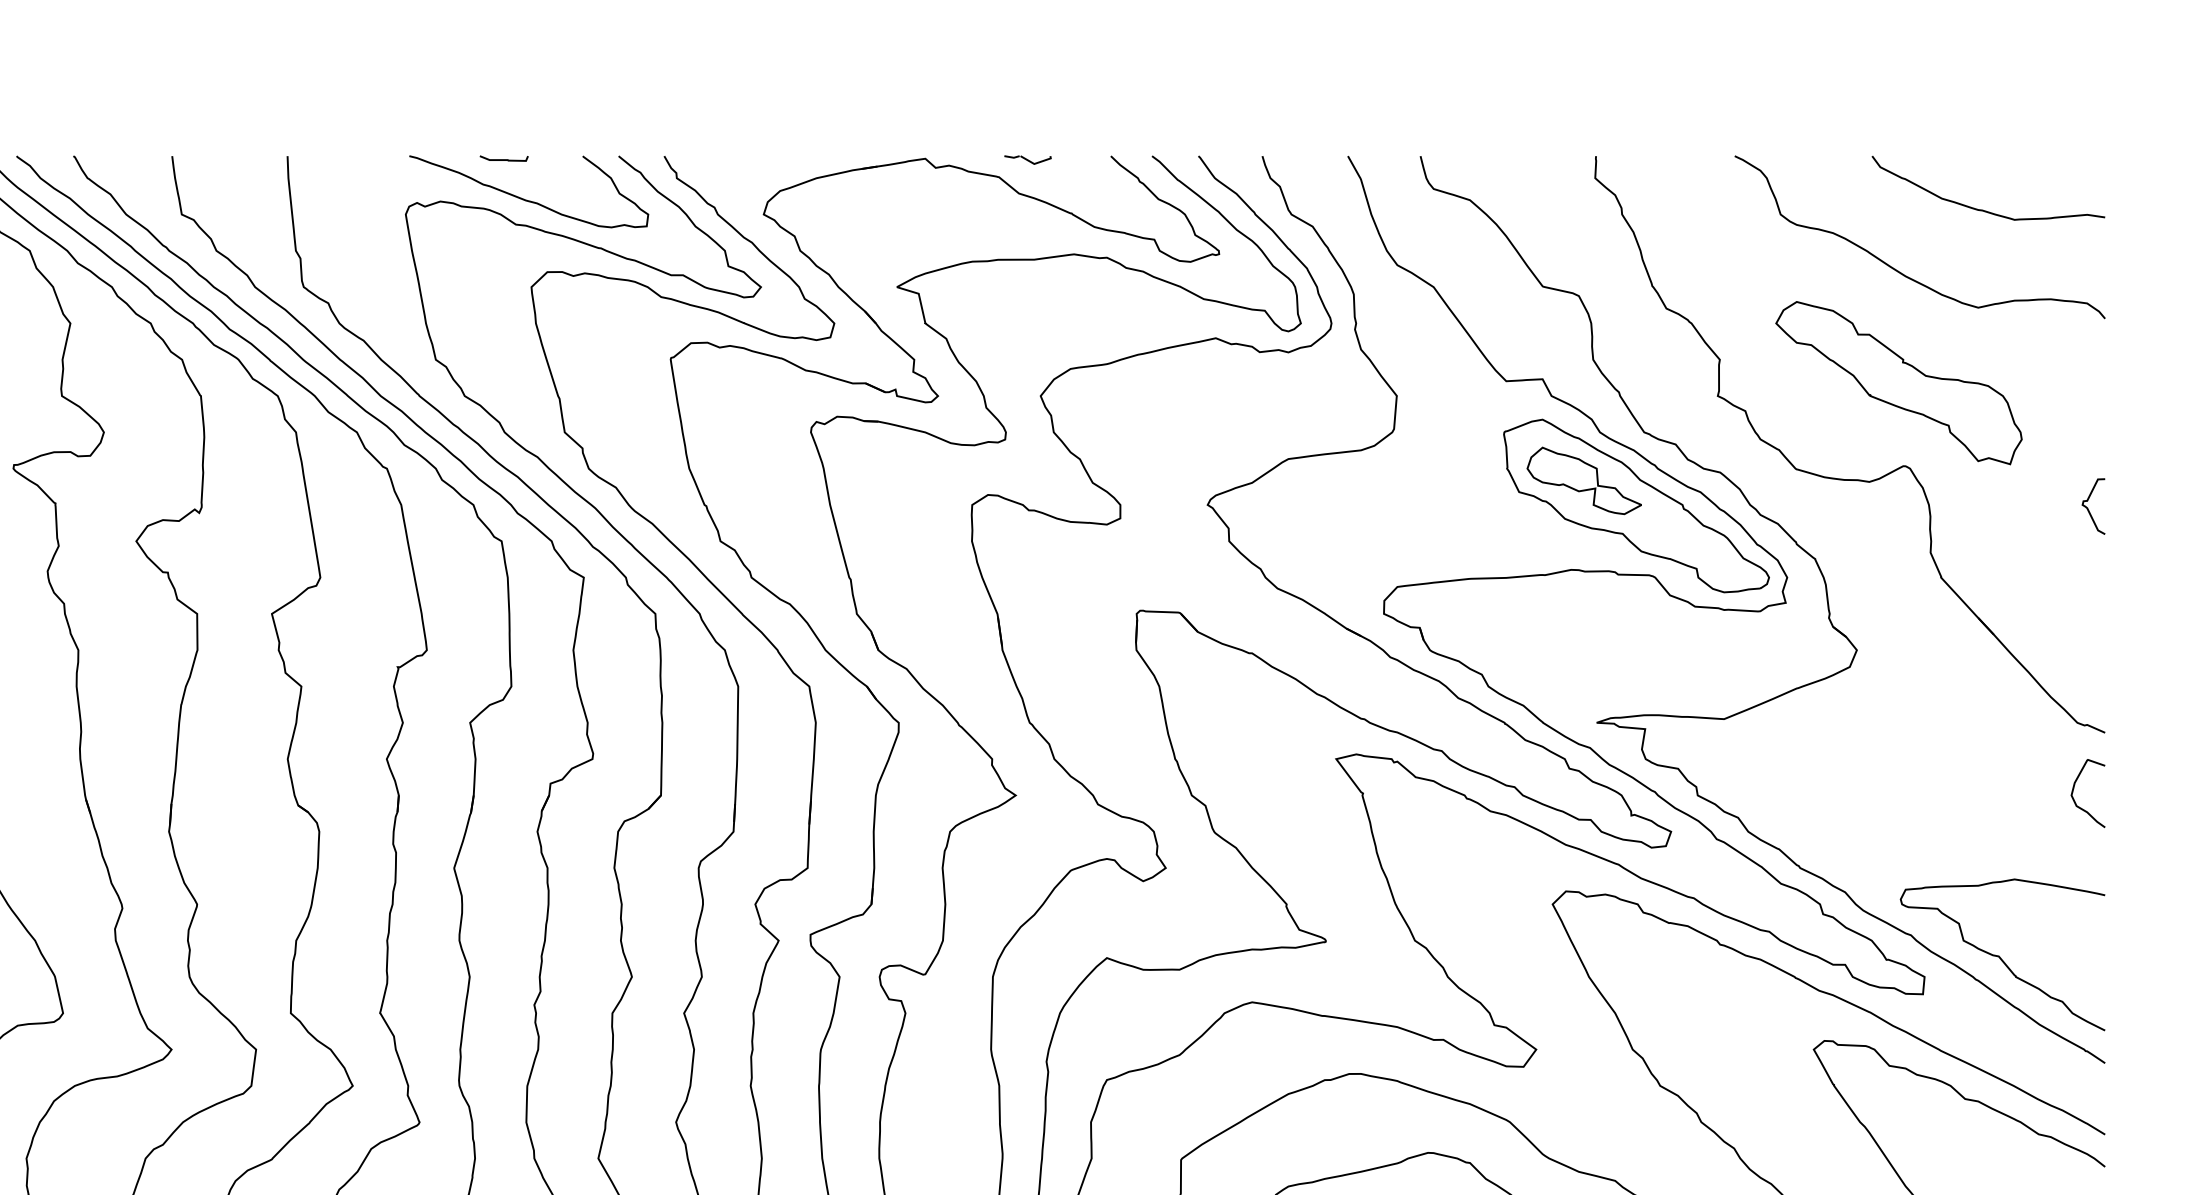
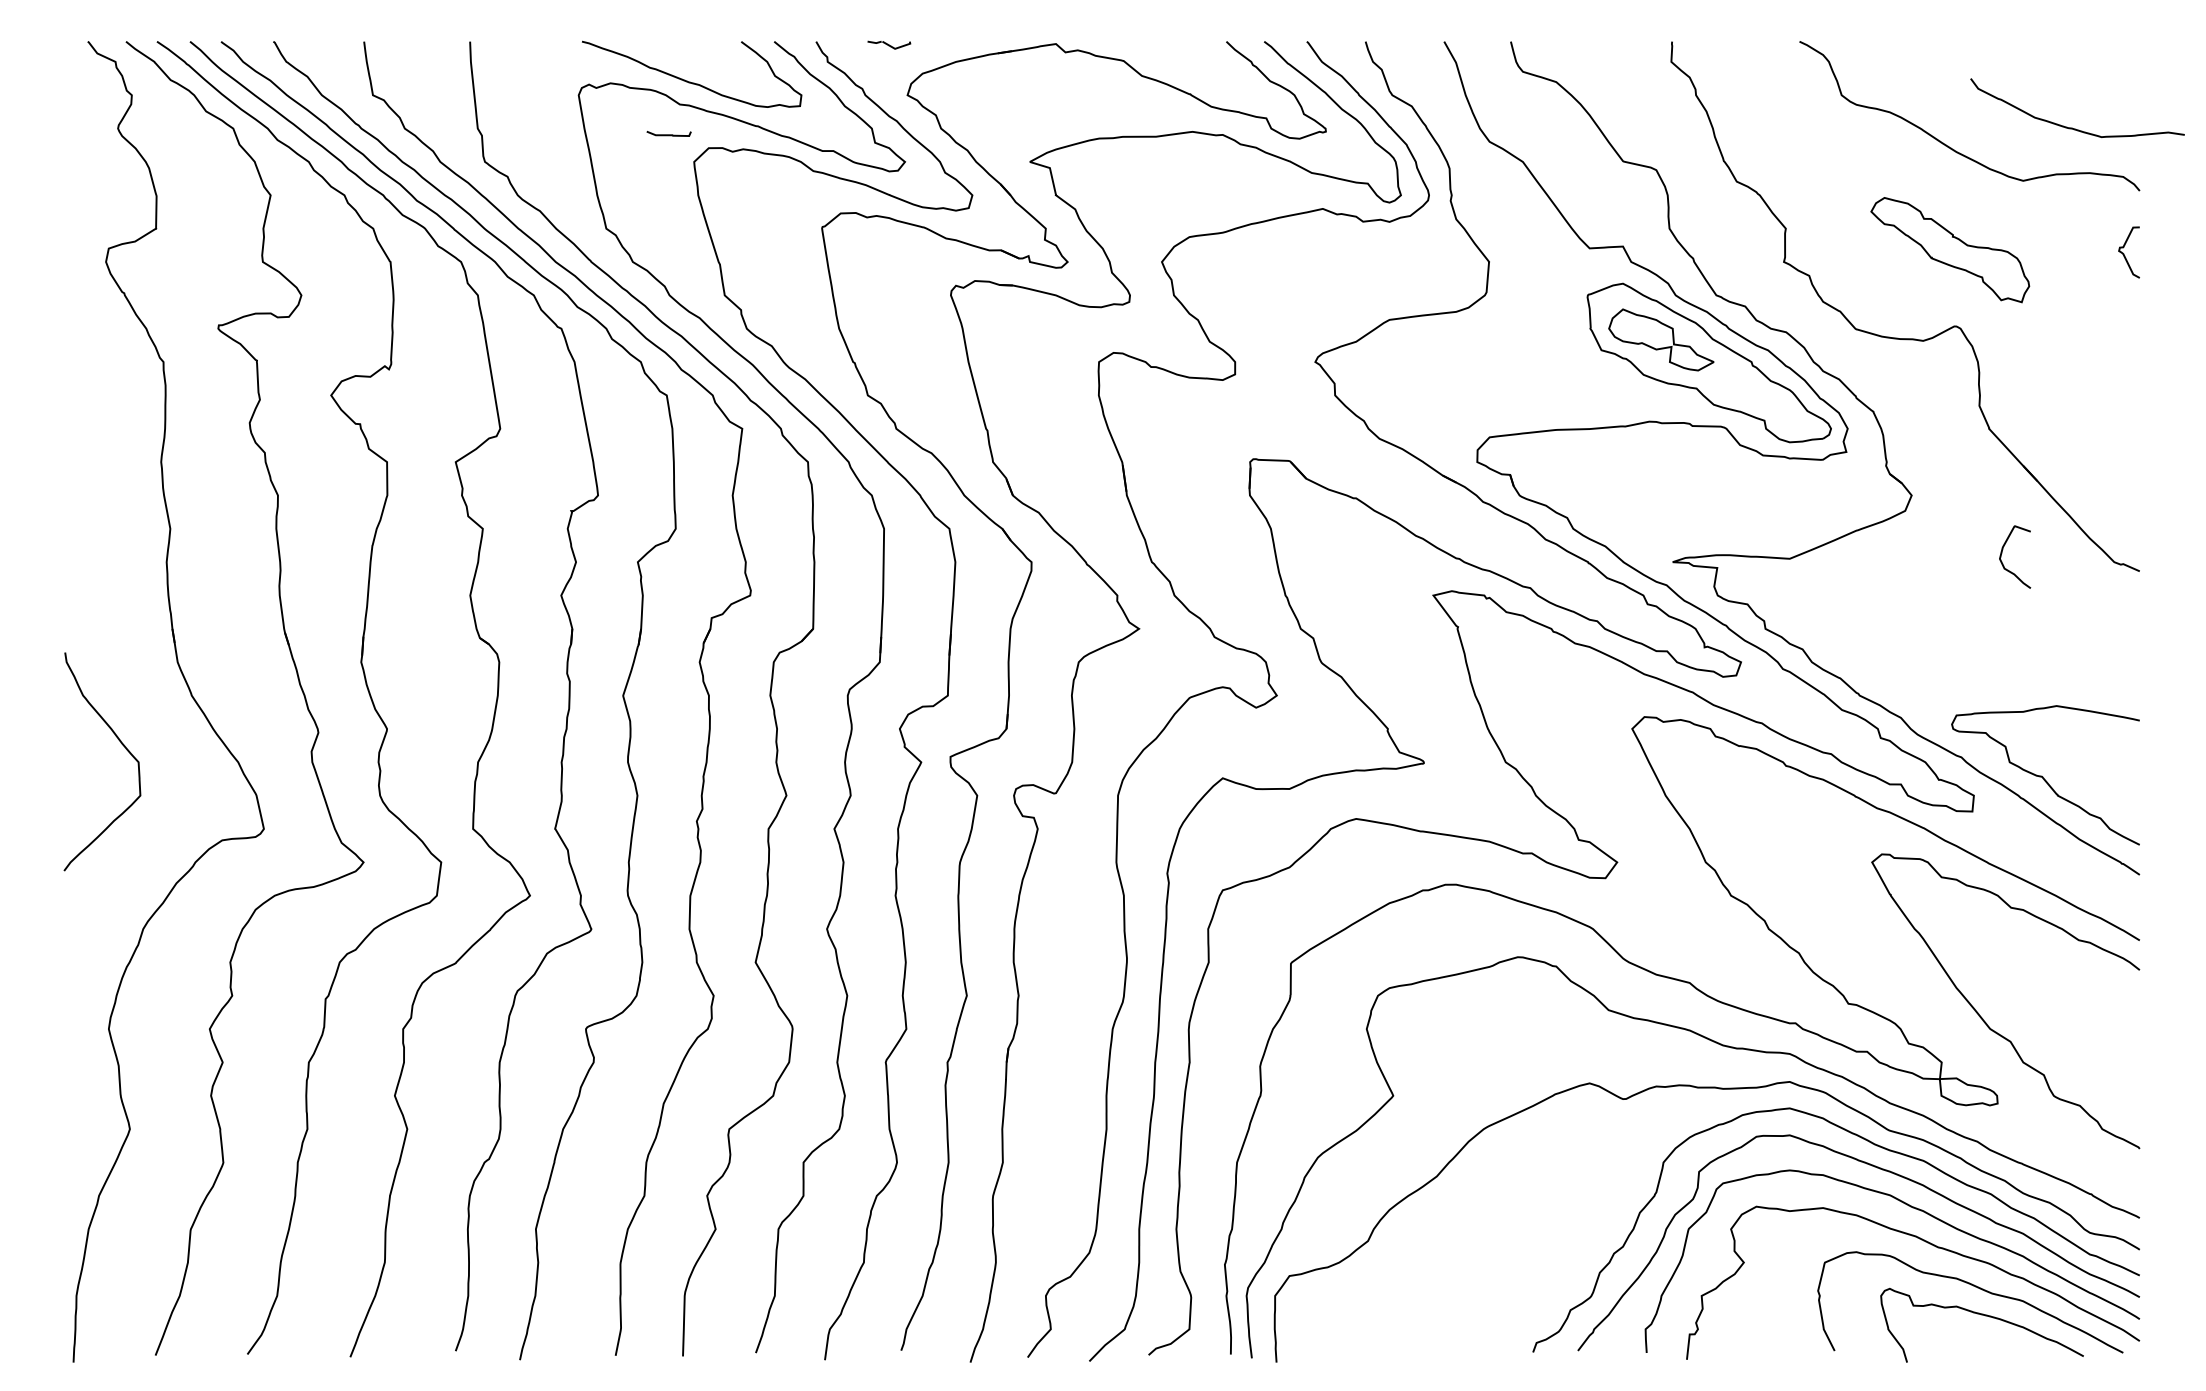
curve: (503, 159) -> (668, 134), moved
part: (1028, 159) -> (889, 44), moved
curve: (1982, 209) -> (2072, 127), moved
part: (1898, 382) -> (1949, 249), size x0.7
curve: (2088, 507) -> (2124, 253), moved
curve: (2074, 789) -> (2002, 553), moved

